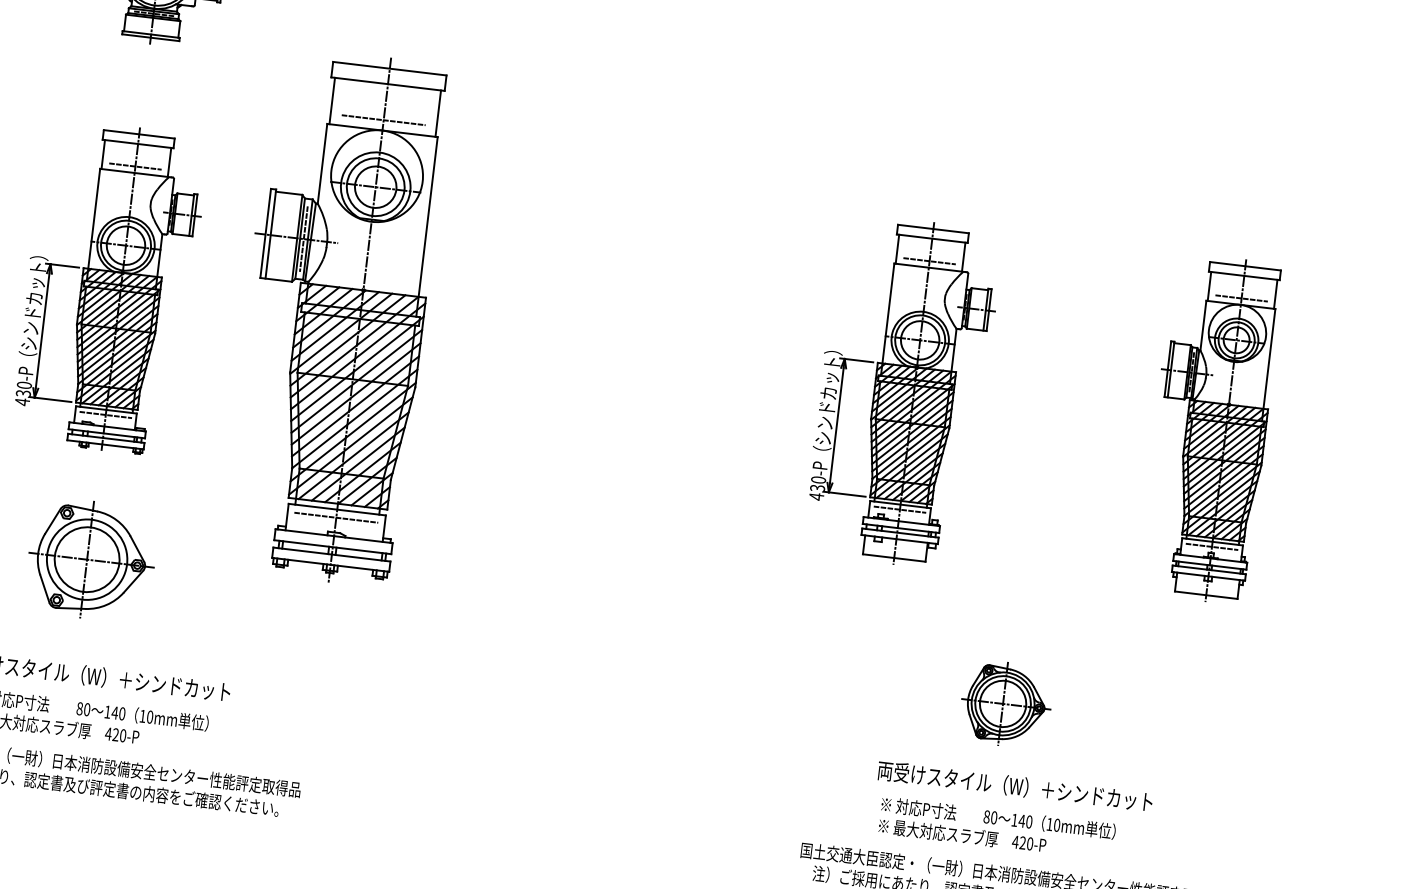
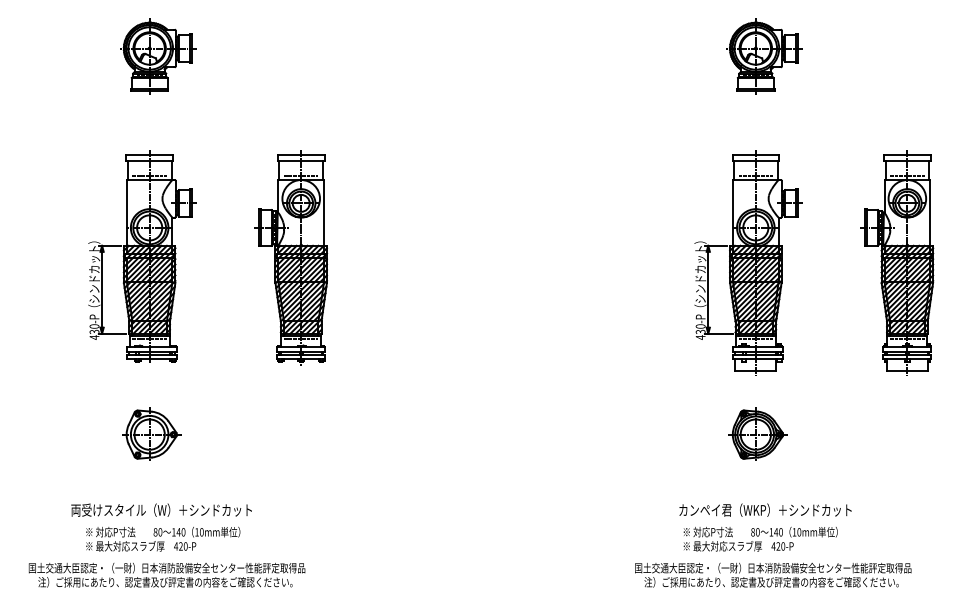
part: (1090, 96) -> (764, 56), added
part: (334, 316) -> (290, 257), size x0.62
part: (902, 391) -> (748, 262), moved
part: (1210, 428) -> (897, 262), moved
part: (91, 558) -> (151, 433), size x0.71
part: (1005, 702) -> (757, 433), moved
text: (1014, 785) -> (768, 509), 両受けスタイル（W）＋シンドカット -> カンペイ君（WKP）＋シンドカット

